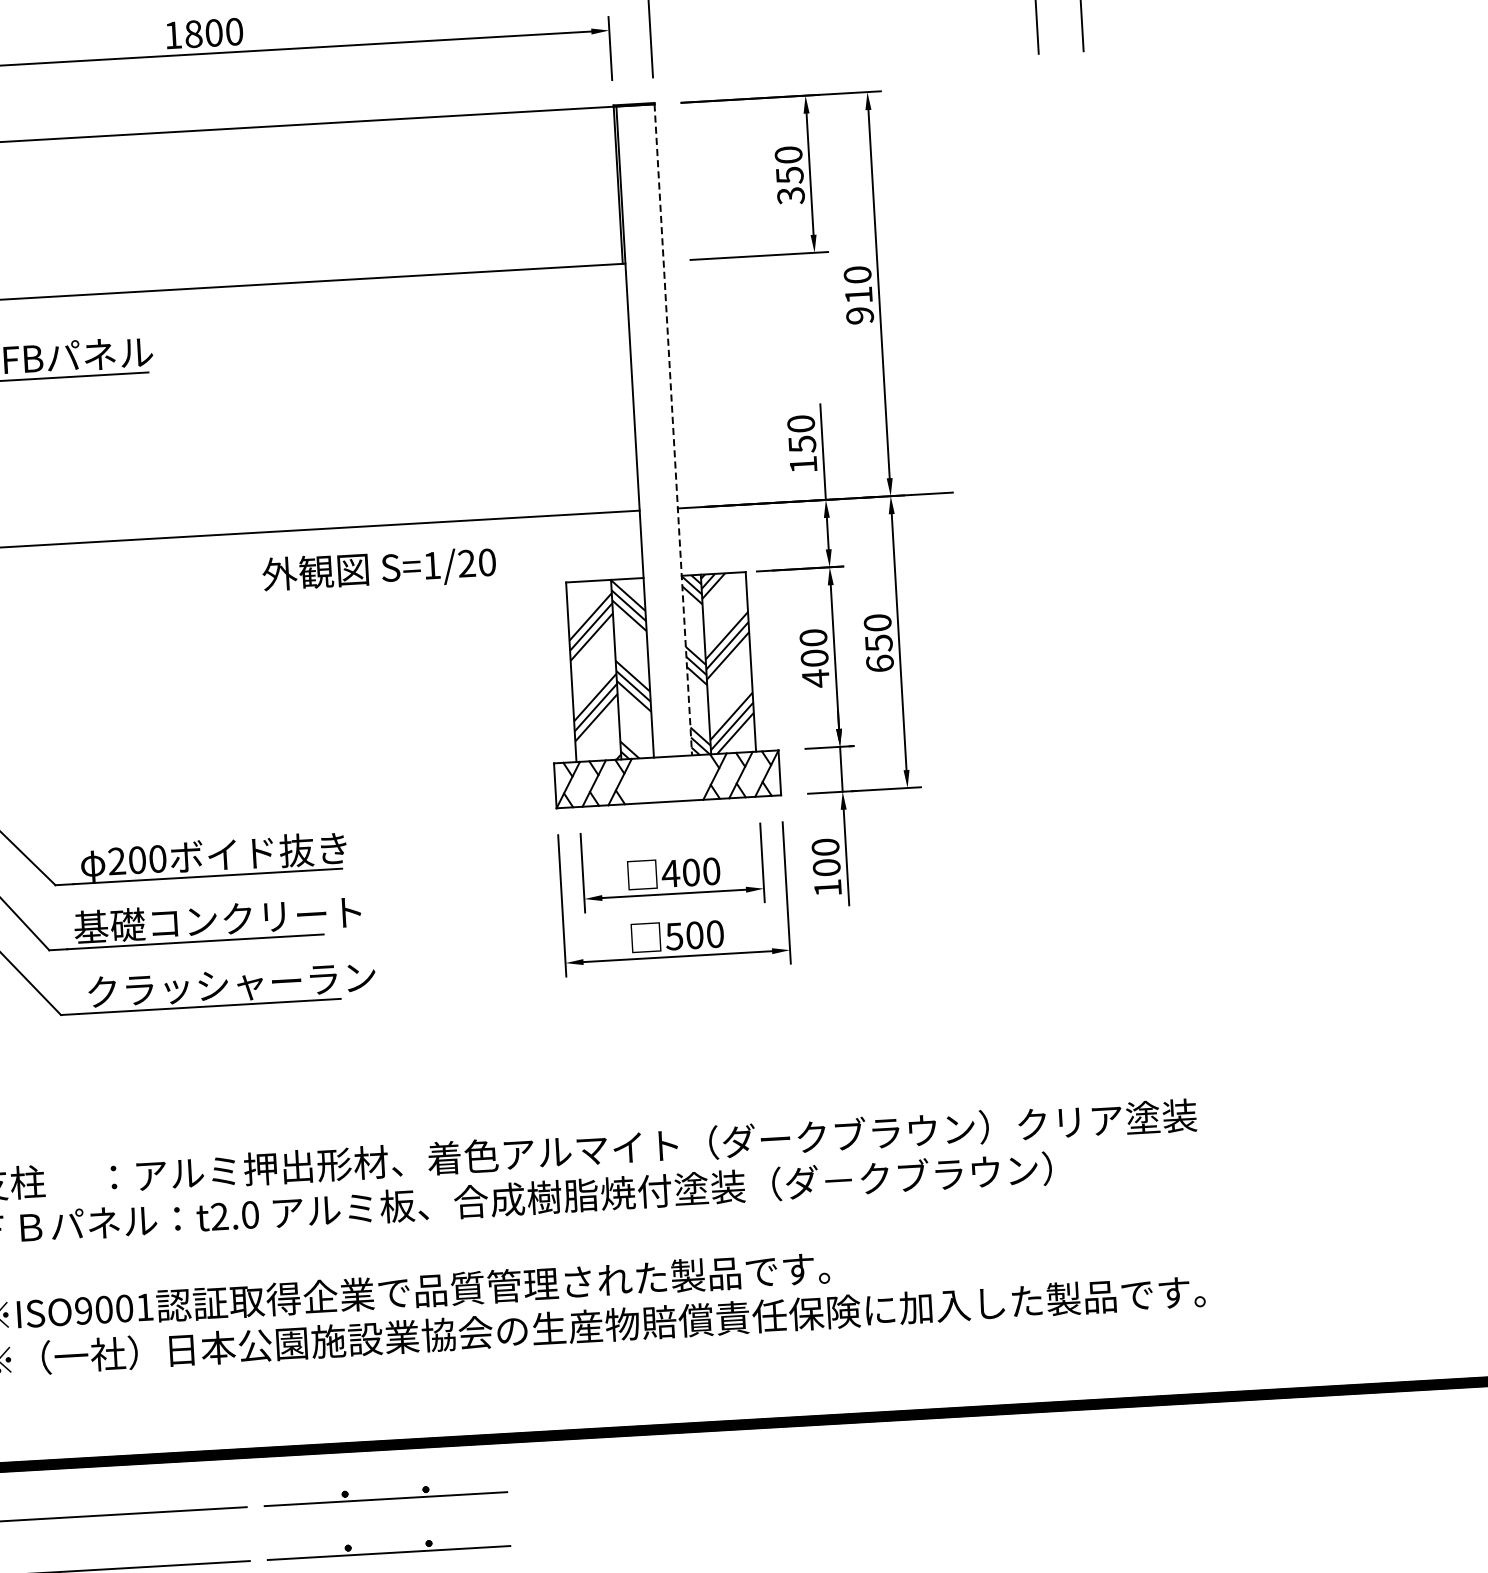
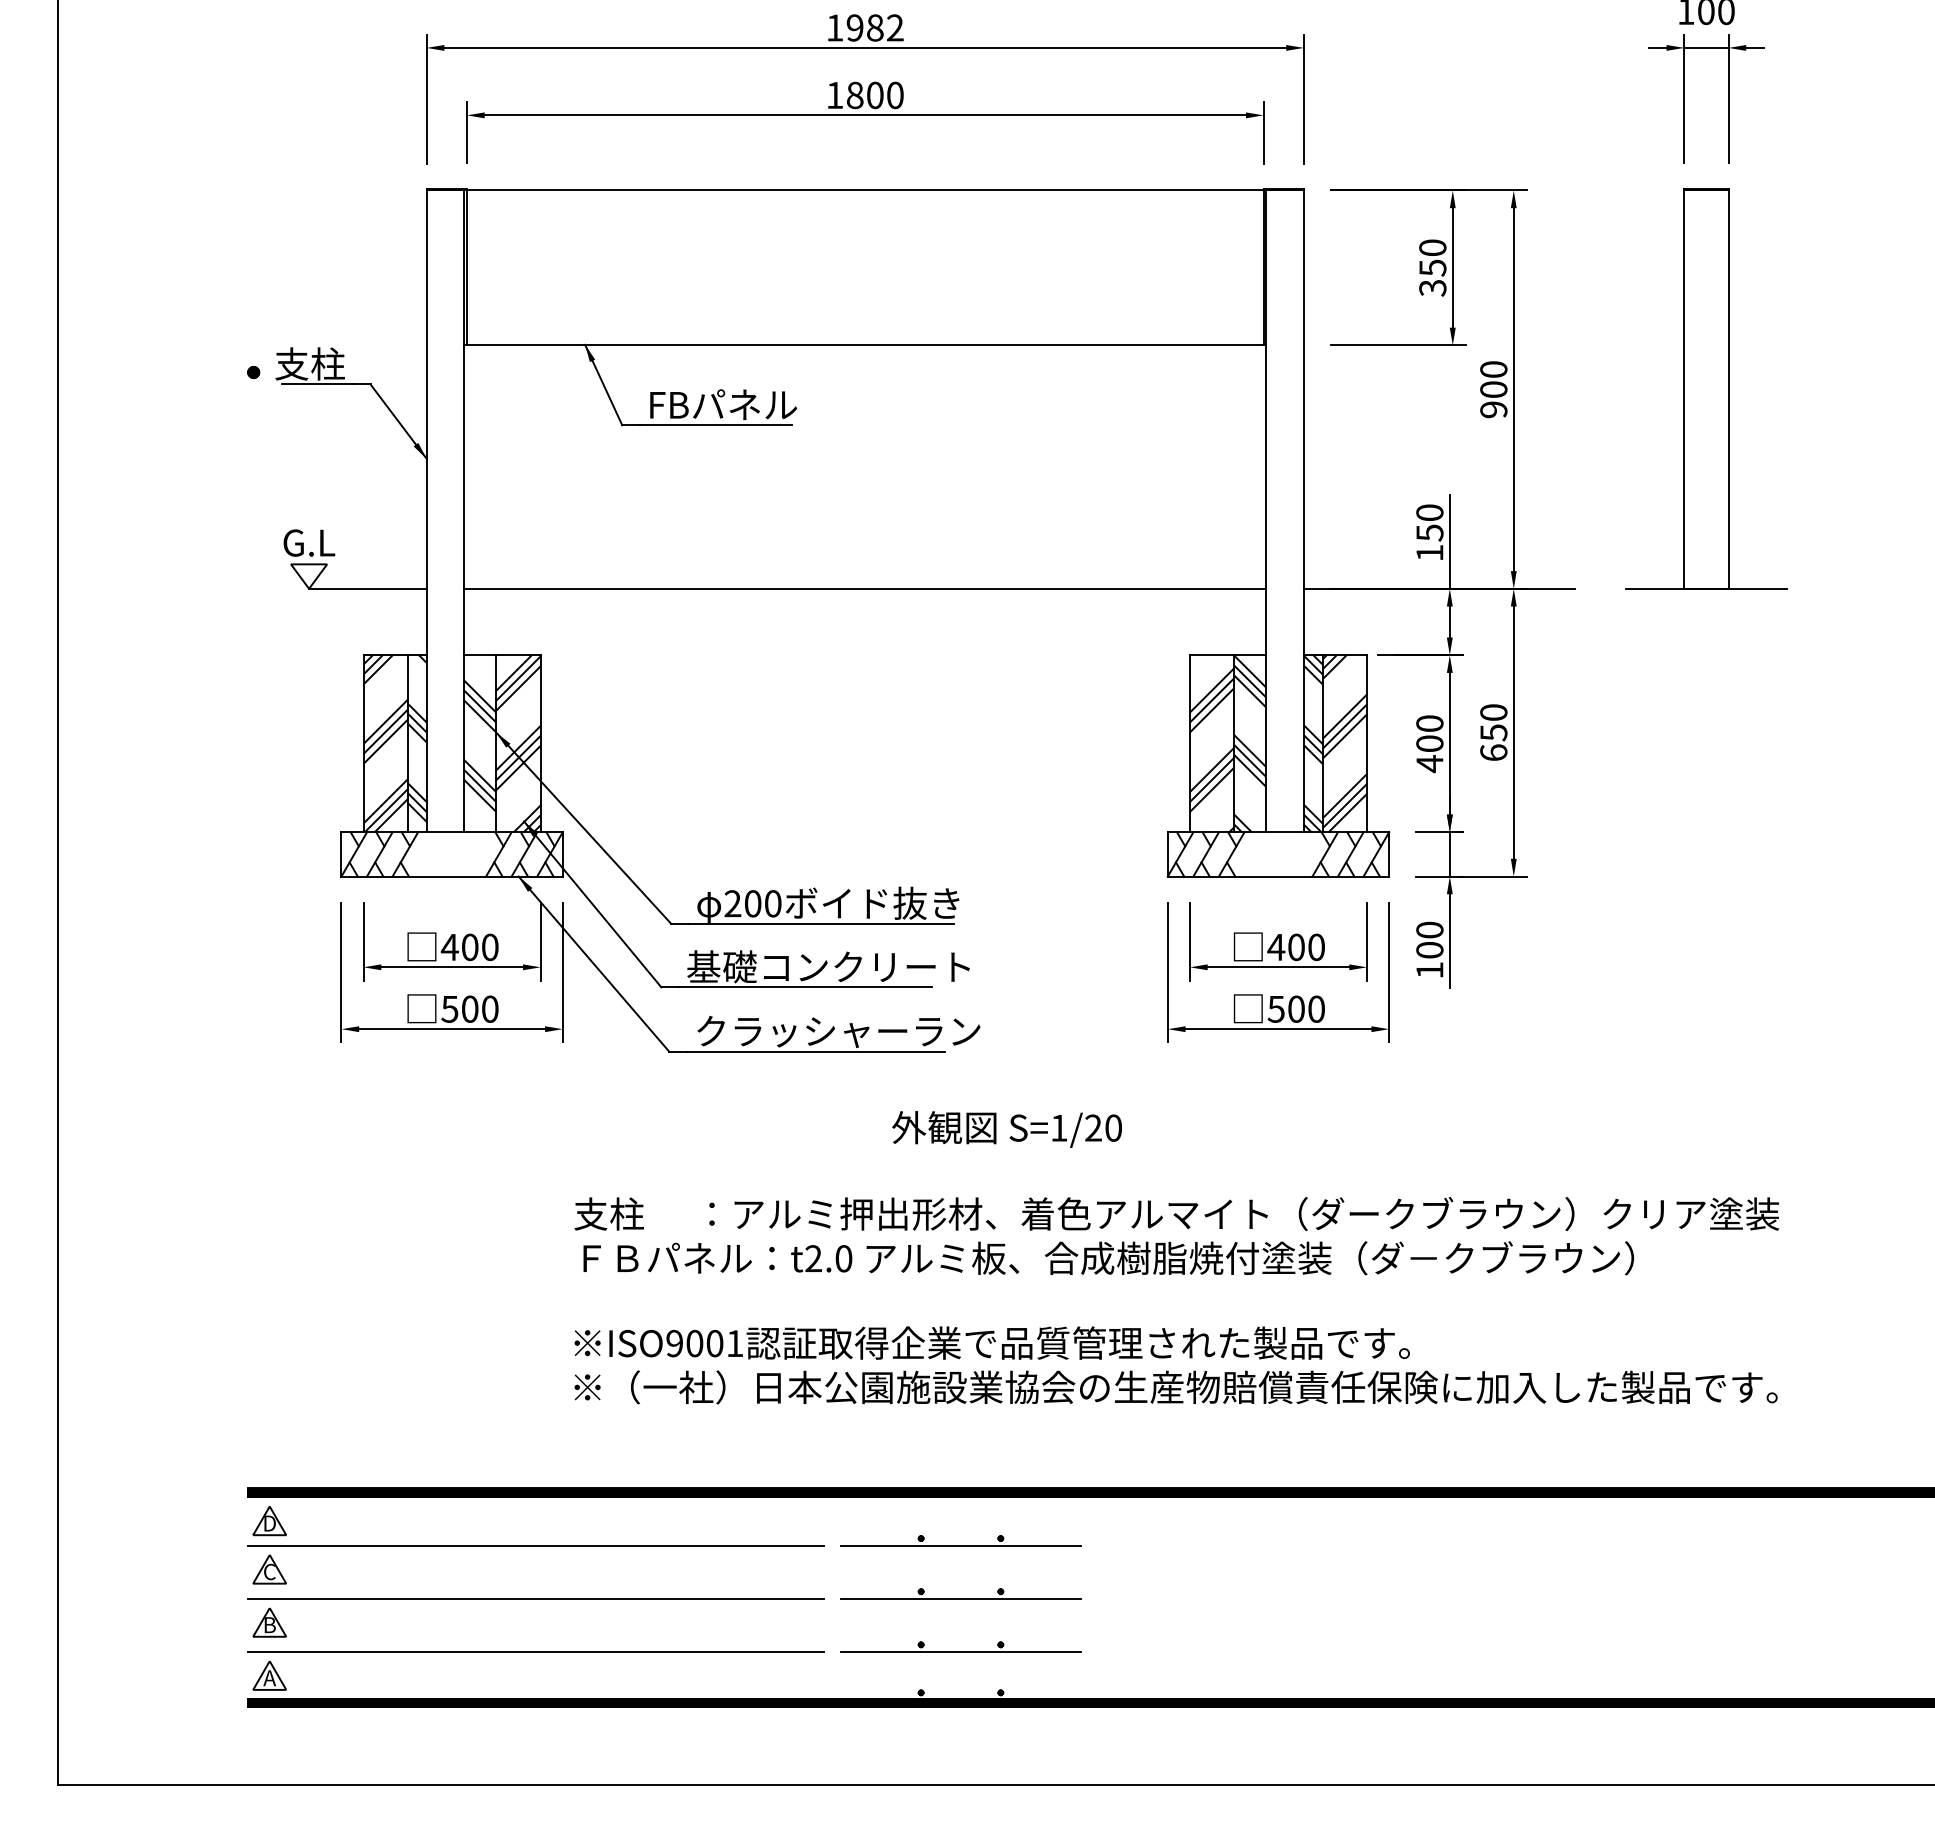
part: (1074, 281) -> (1706, 388), added
text: (858, 295) -> (1493, 389), 910 -> 900
line: (672, 430) -> (1303, 511), dashed -> solid
text: (378, 570) -> (1006, 1129), moved

